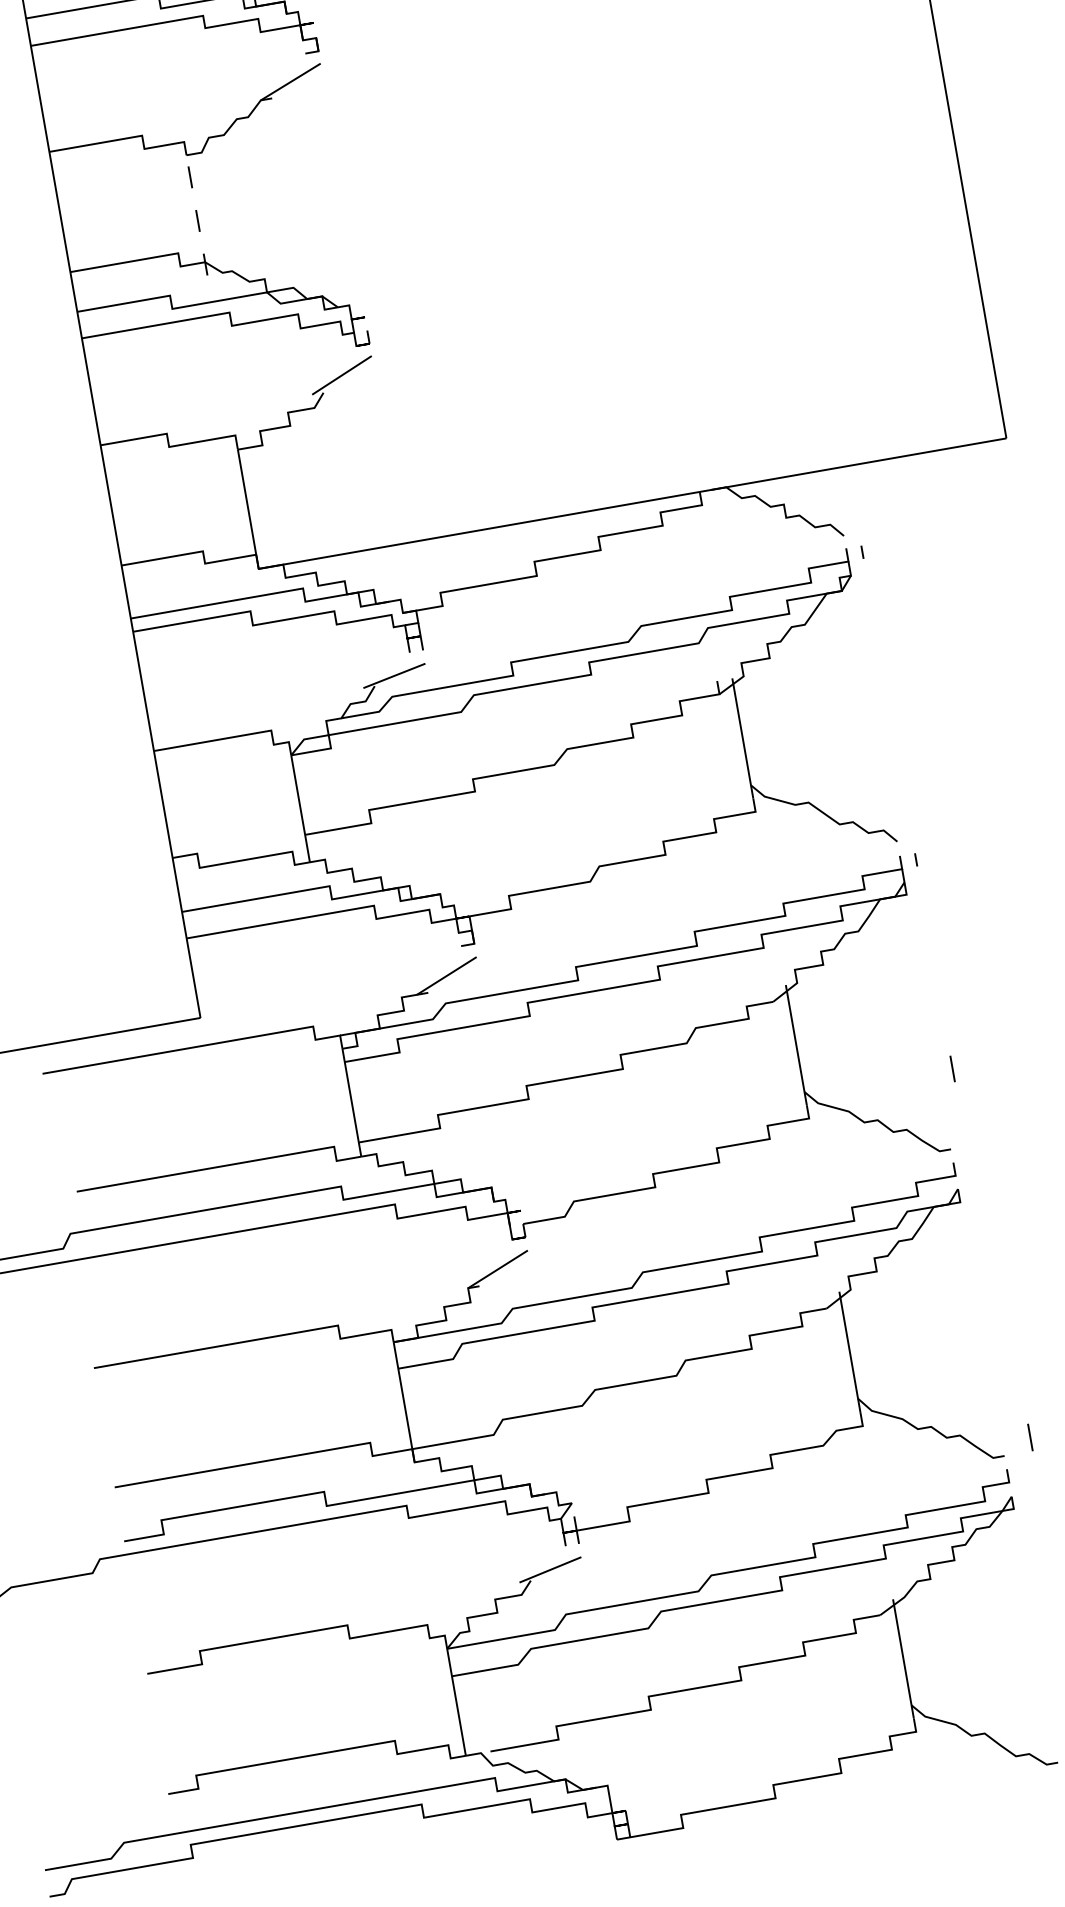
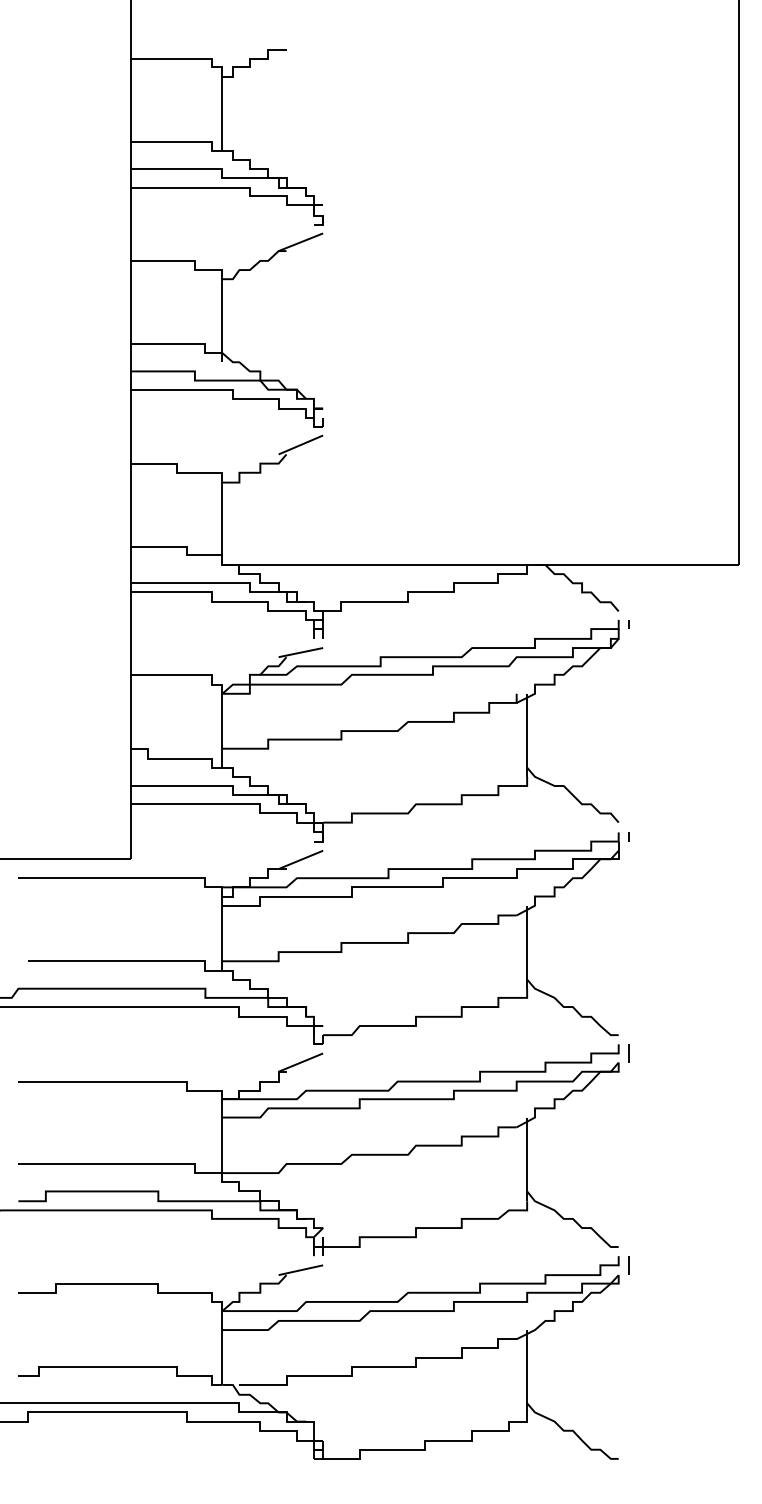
line: (197, 215) -> (222, 320), dashed -> solid
line: (951, 1069) -> (628, 1053), moved
line: (1029, 1437) -> (628, 1265), moved

